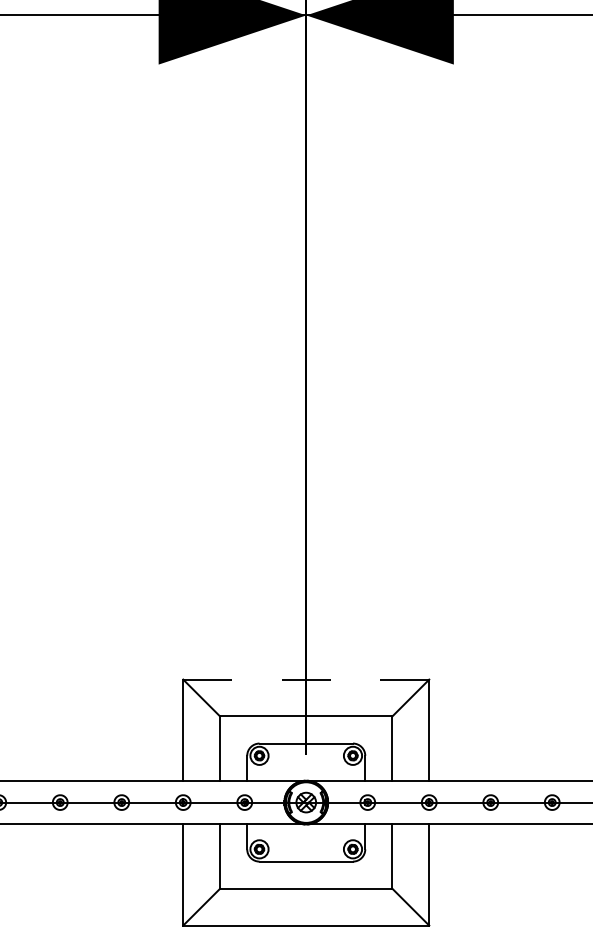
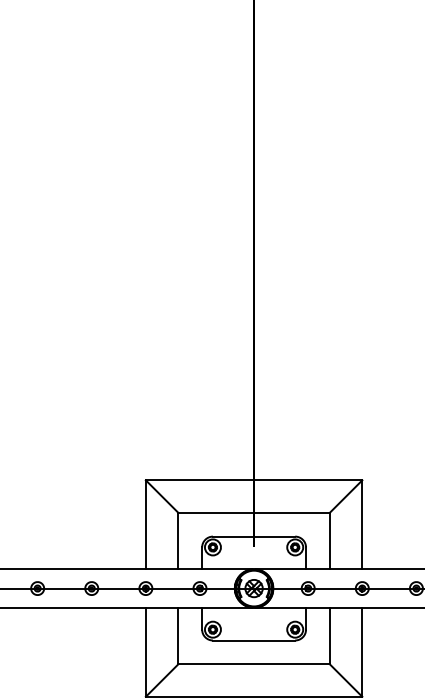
line: (306, 679) -> (254, 480), dashed -> solid

